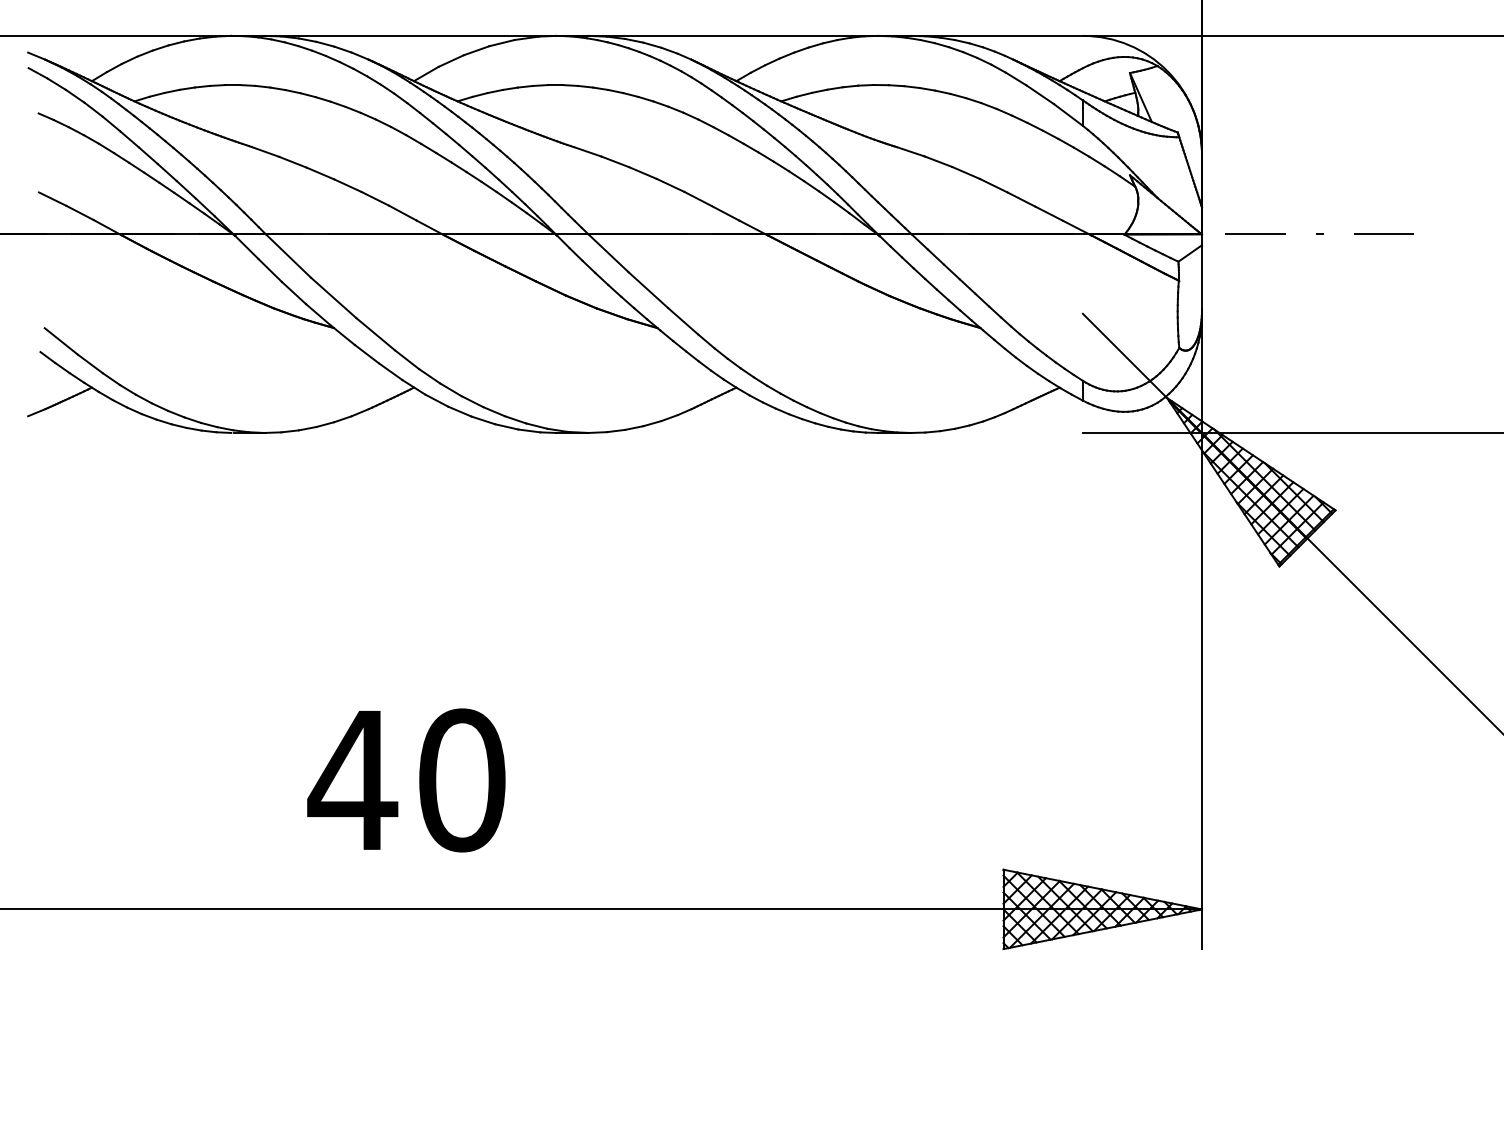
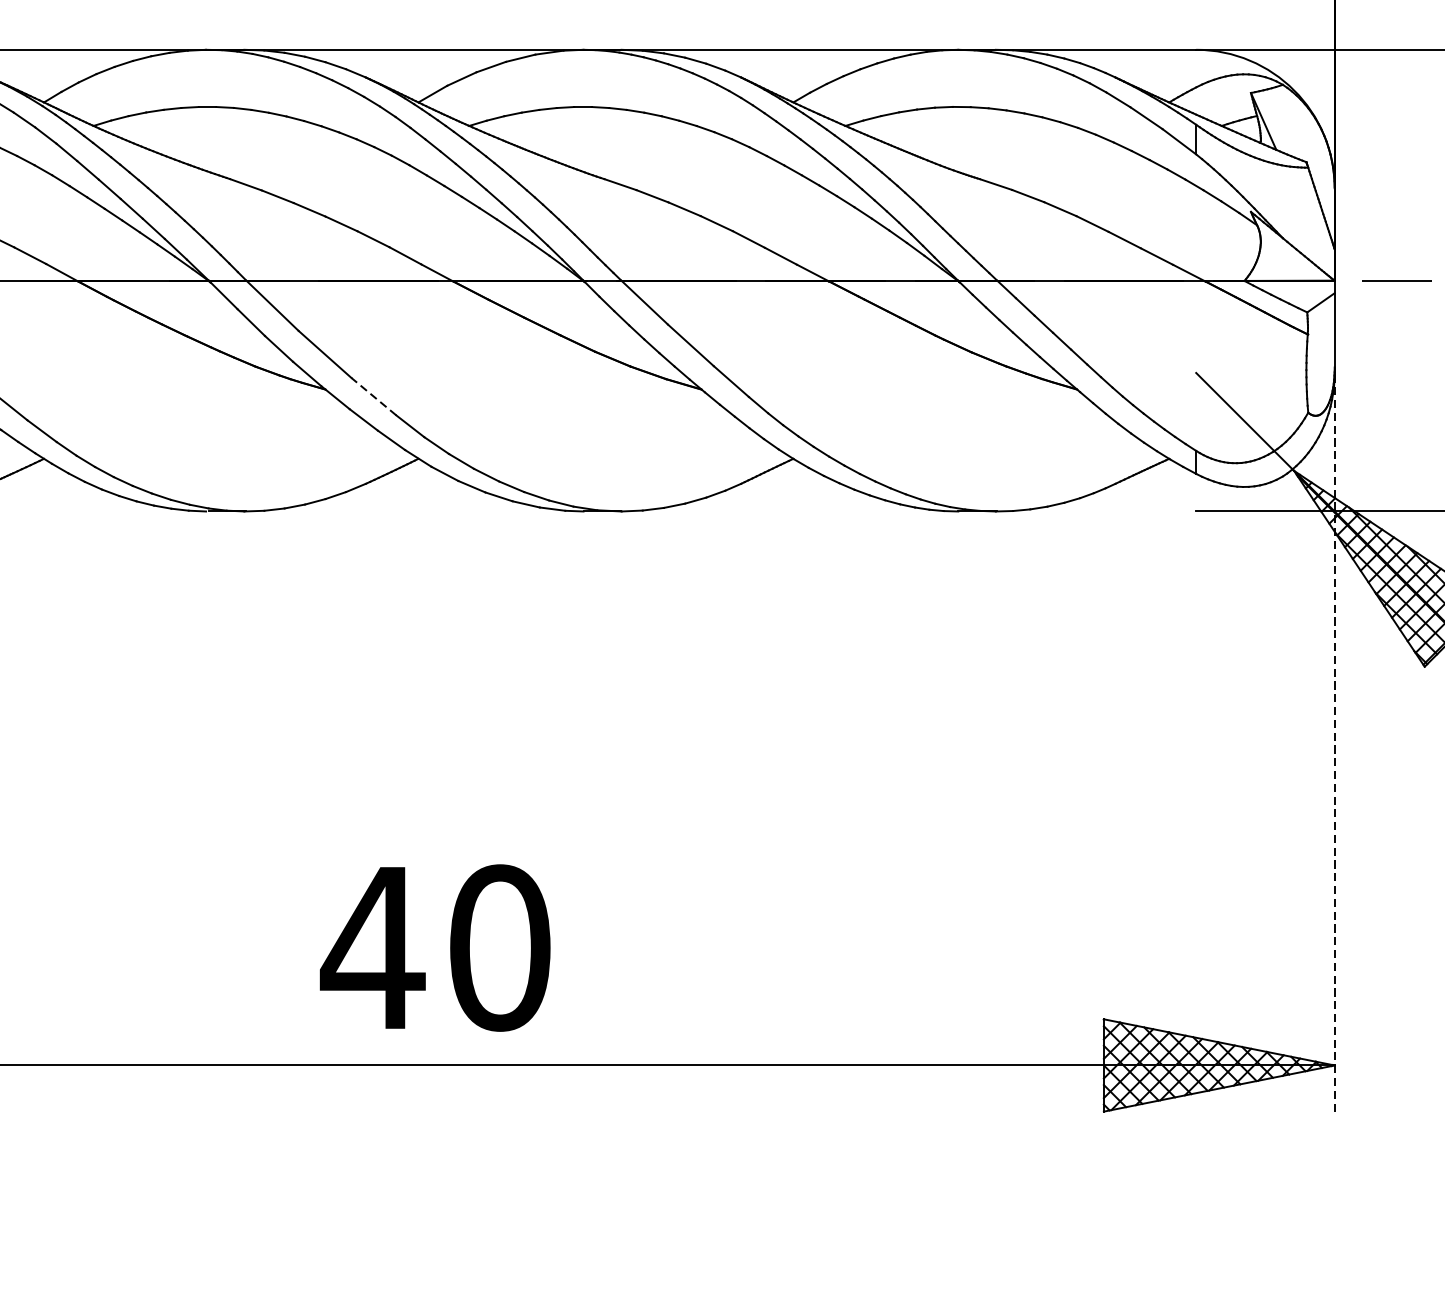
line: (375, 333) -> (373, 395), solid -> dashed
line: (1202, 631) -> (1335, 742), solid -> dashed
text: (406, 780) -> (435, 948), moved

